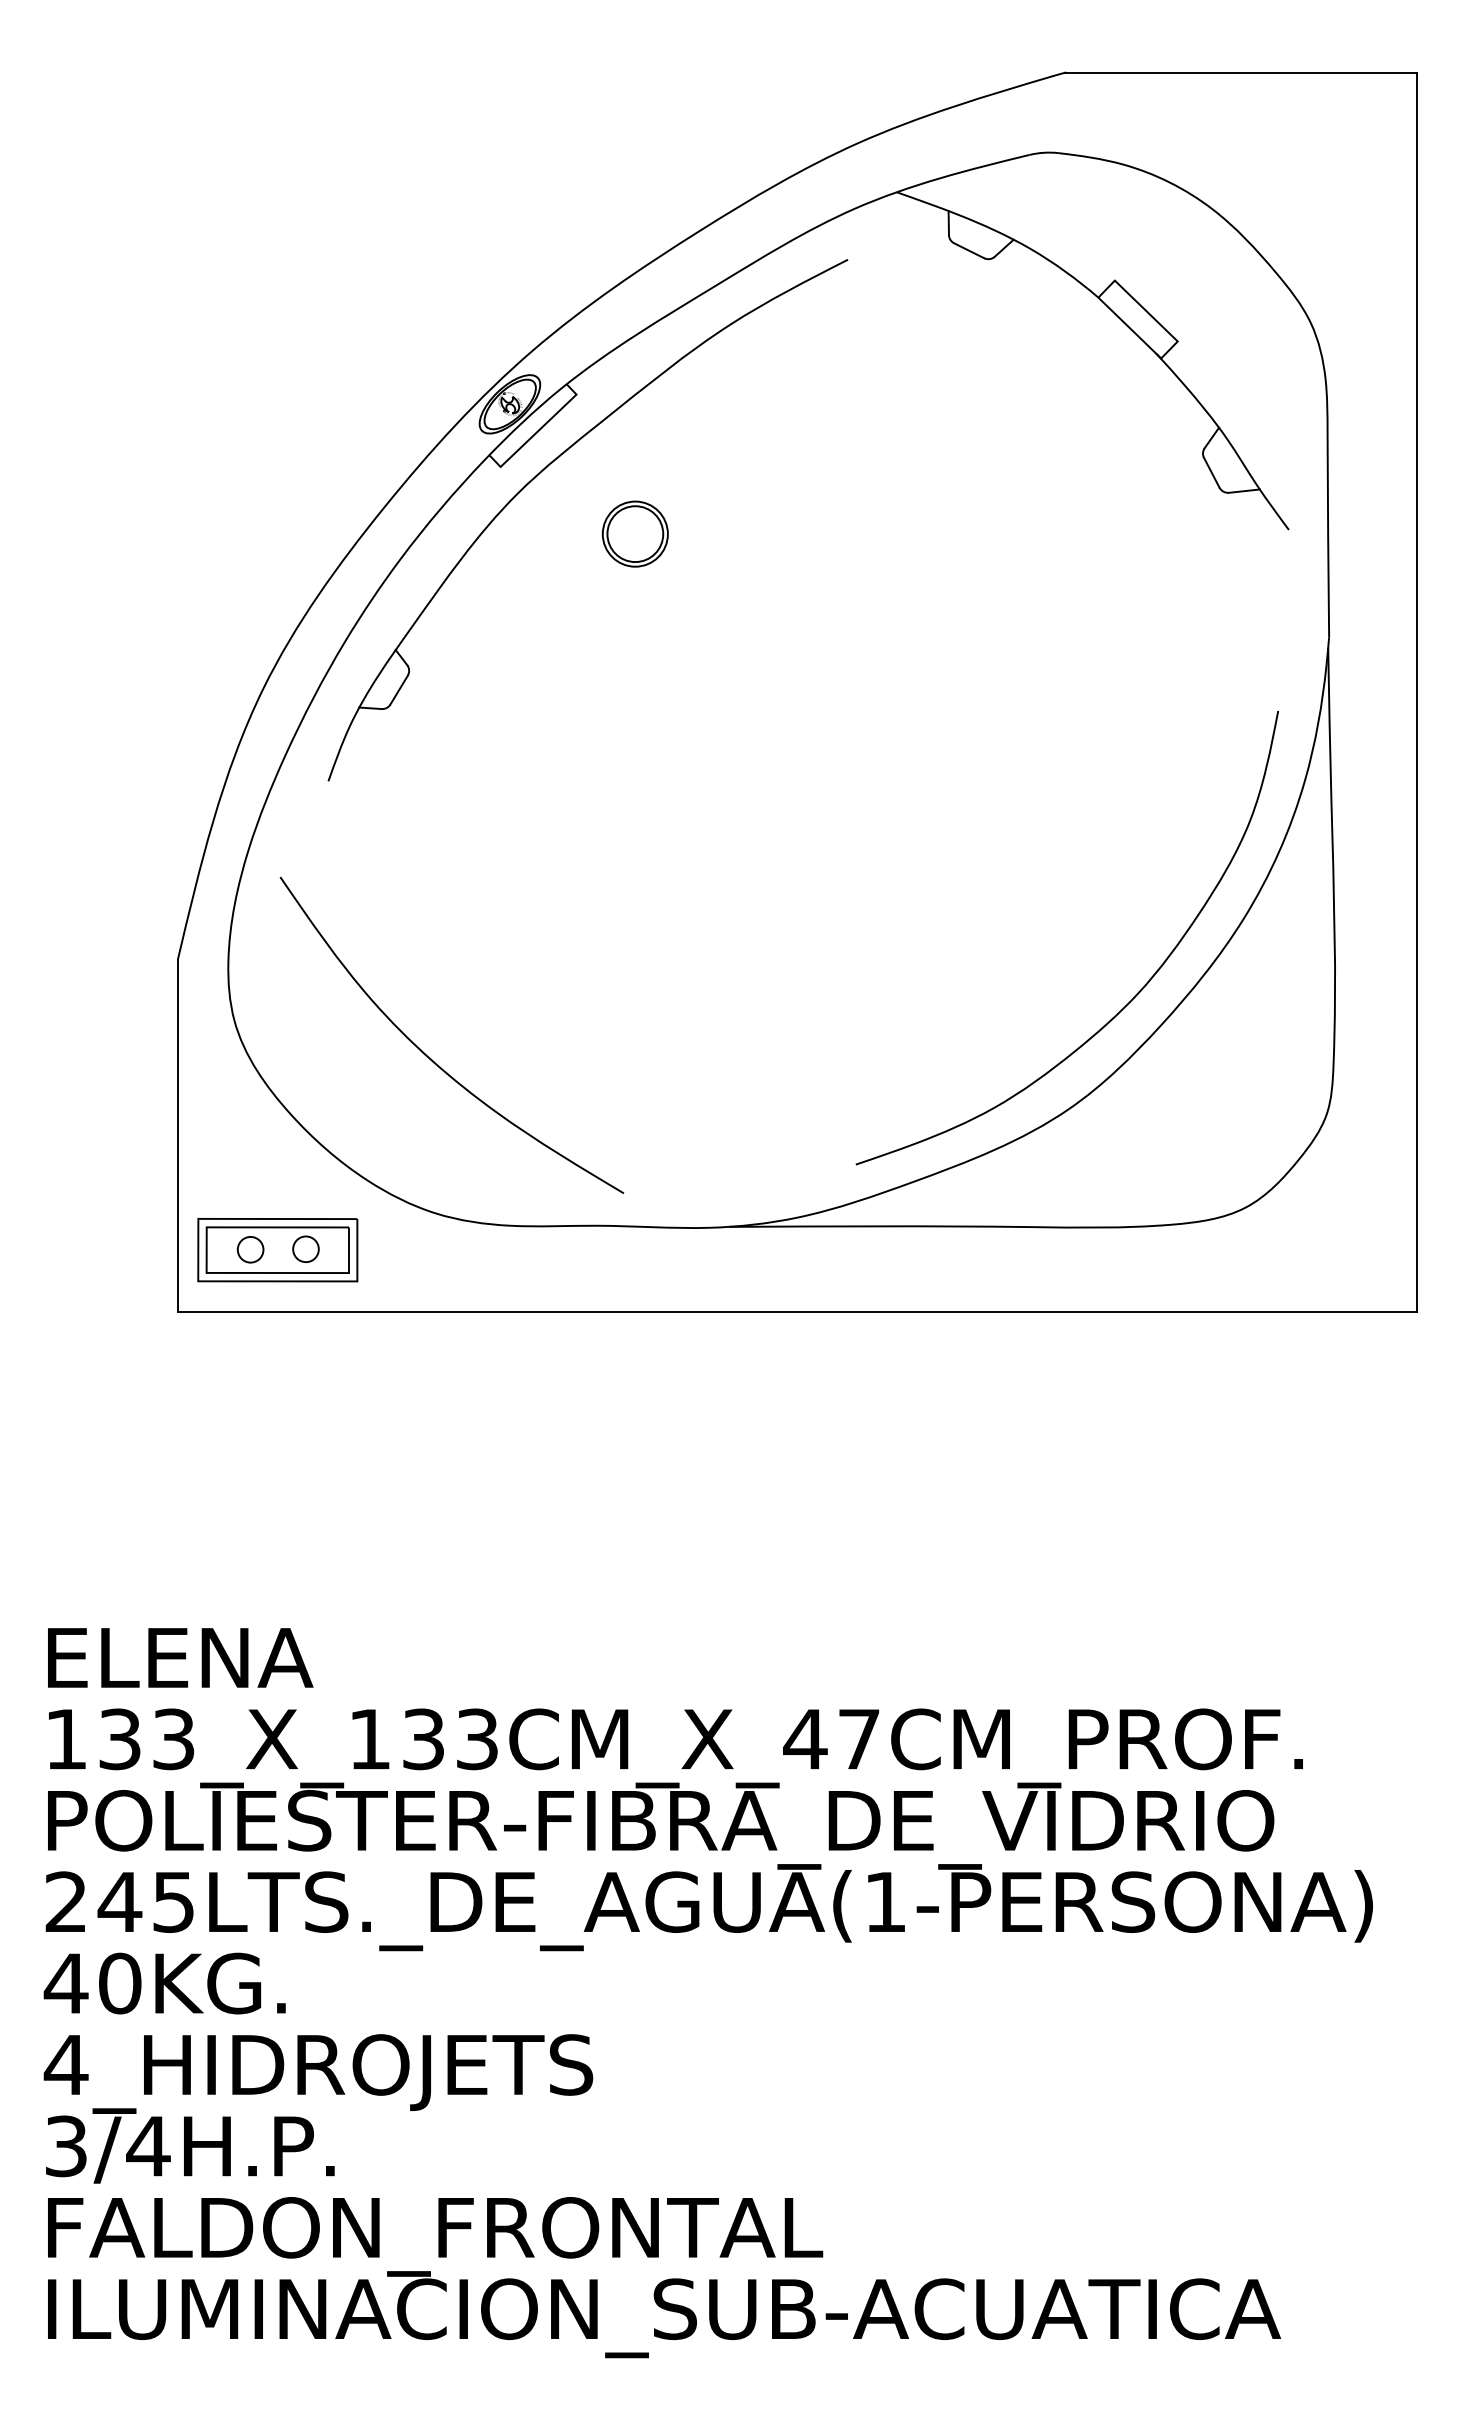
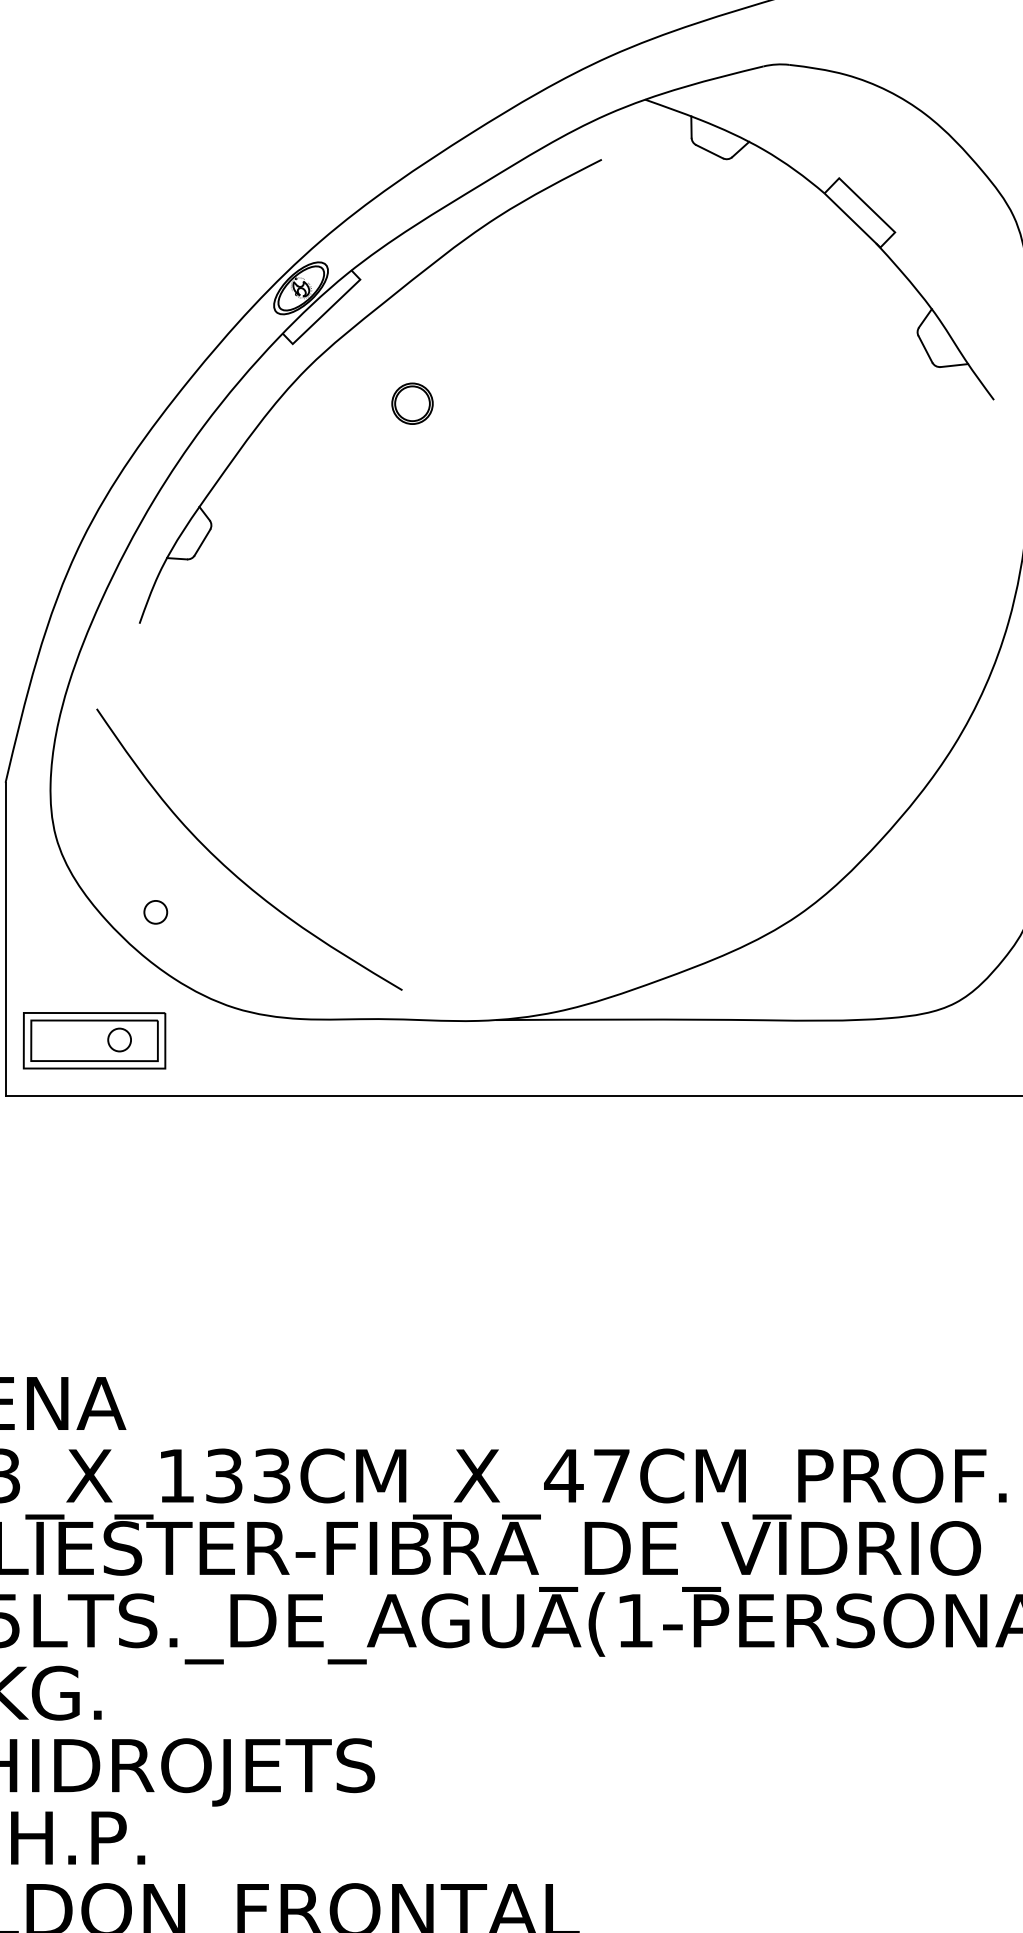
part: (634, 533) -> (411, 403), size x0.7
curve: (1134, 995) -> (856, 814), removed
circle: (250, 1249) -> (155, 912), moved

